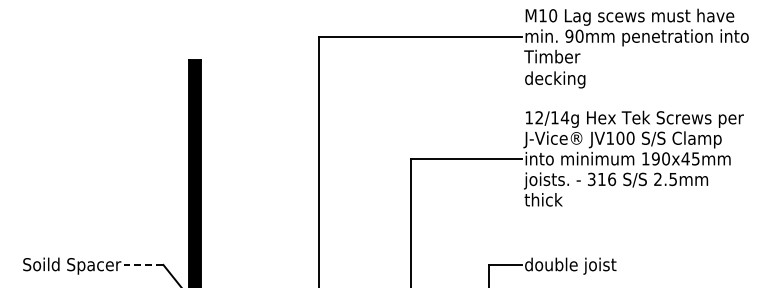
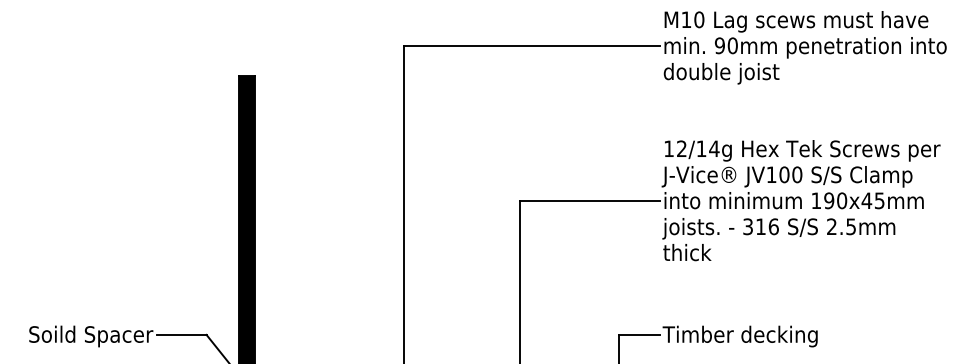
text: (570, 68) -> (721, 86), Timber decking -> double joist
line: (143, 264) -> (181, 334), dashed -> solid
text: (585, 265) -> (740, 335), double joist -> Timber decking

